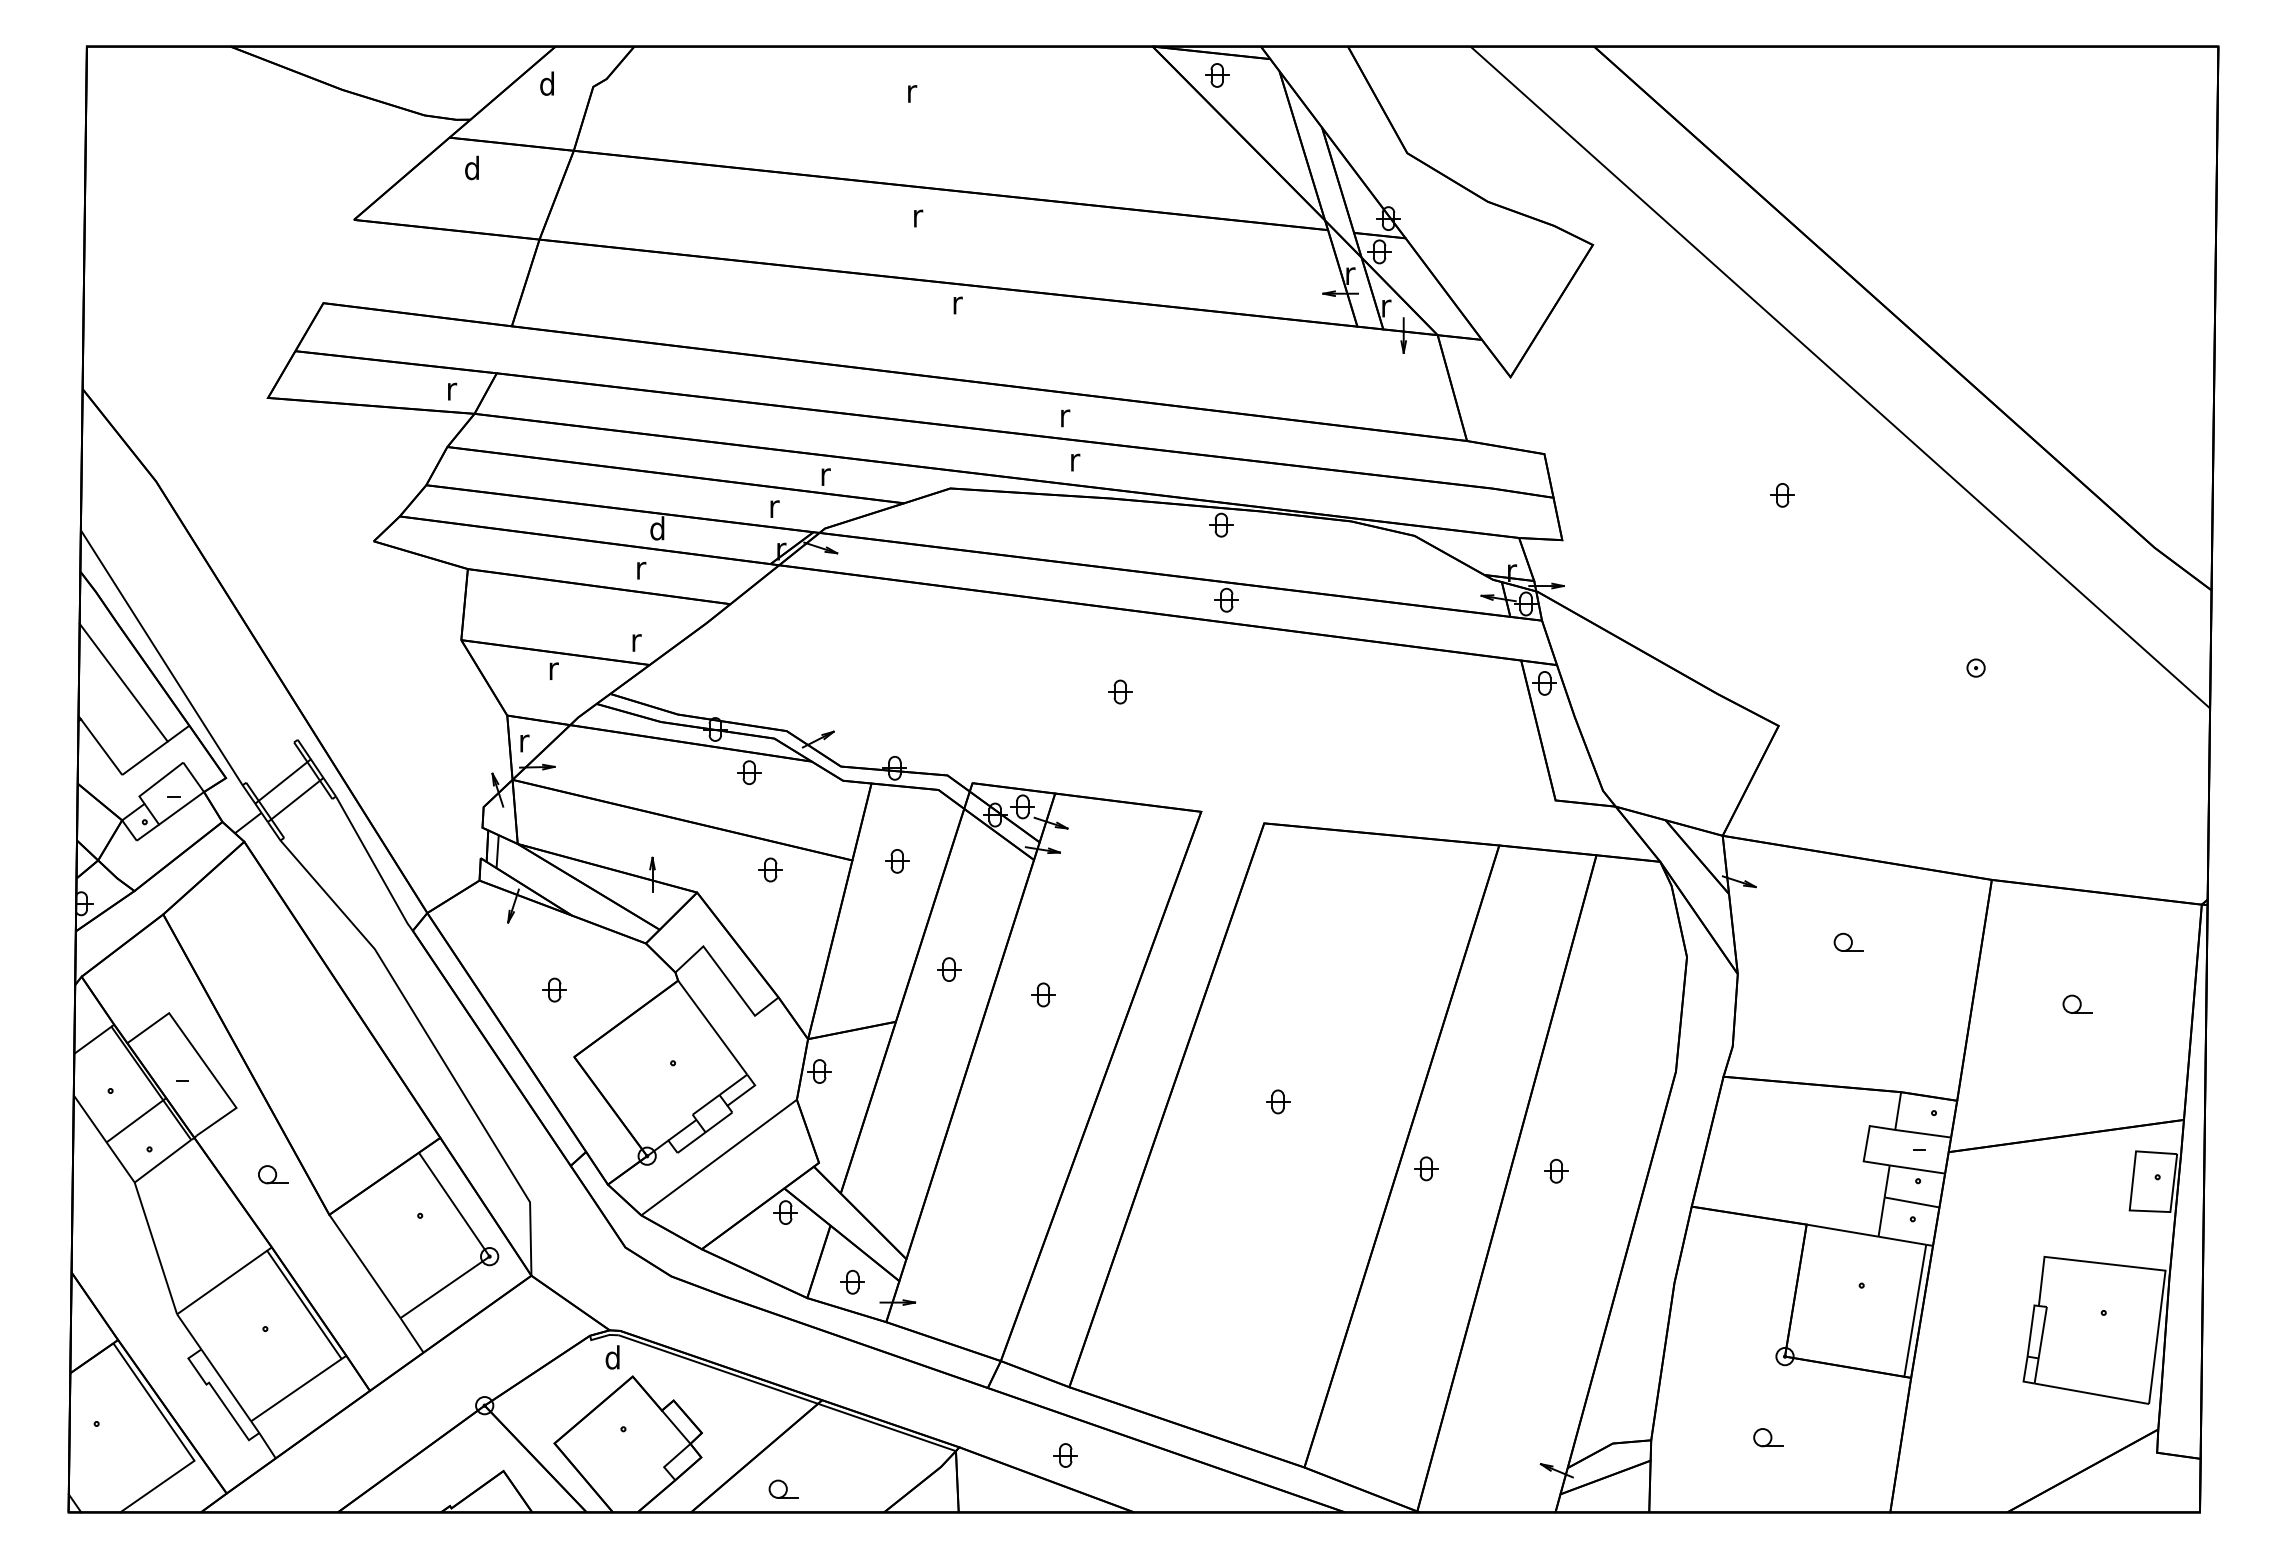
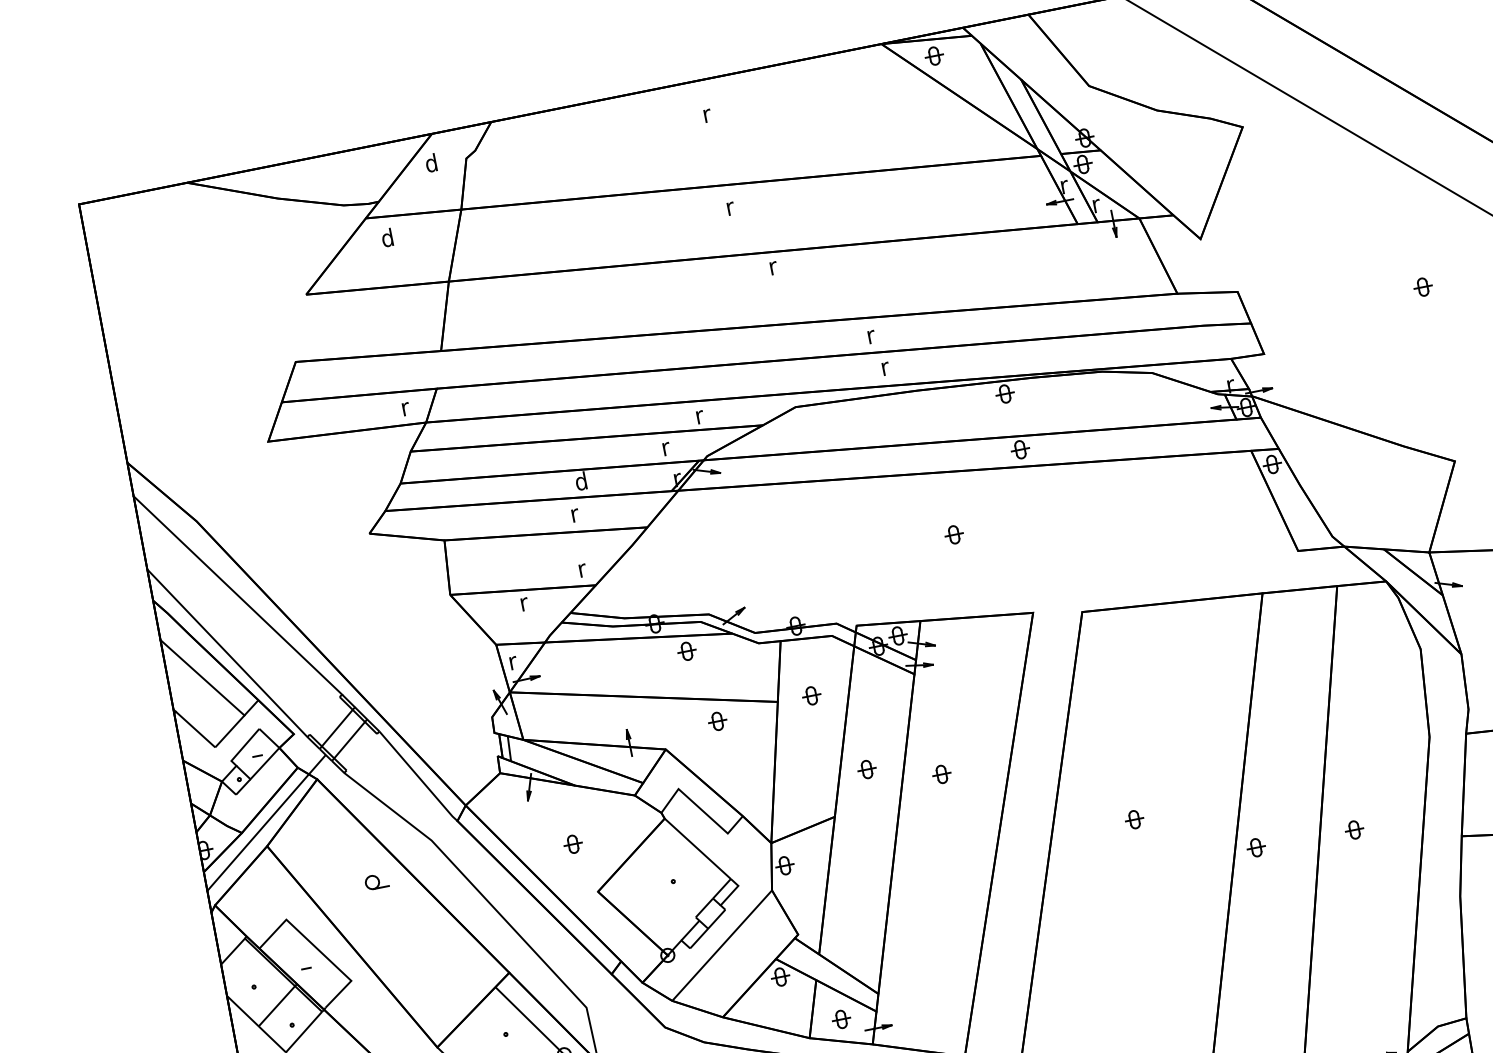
line: (189, 586) -> (237, 595), added
line: (155, 894) -> (258, 832), added
part: (273, 1174) -> (376, 881), moved

